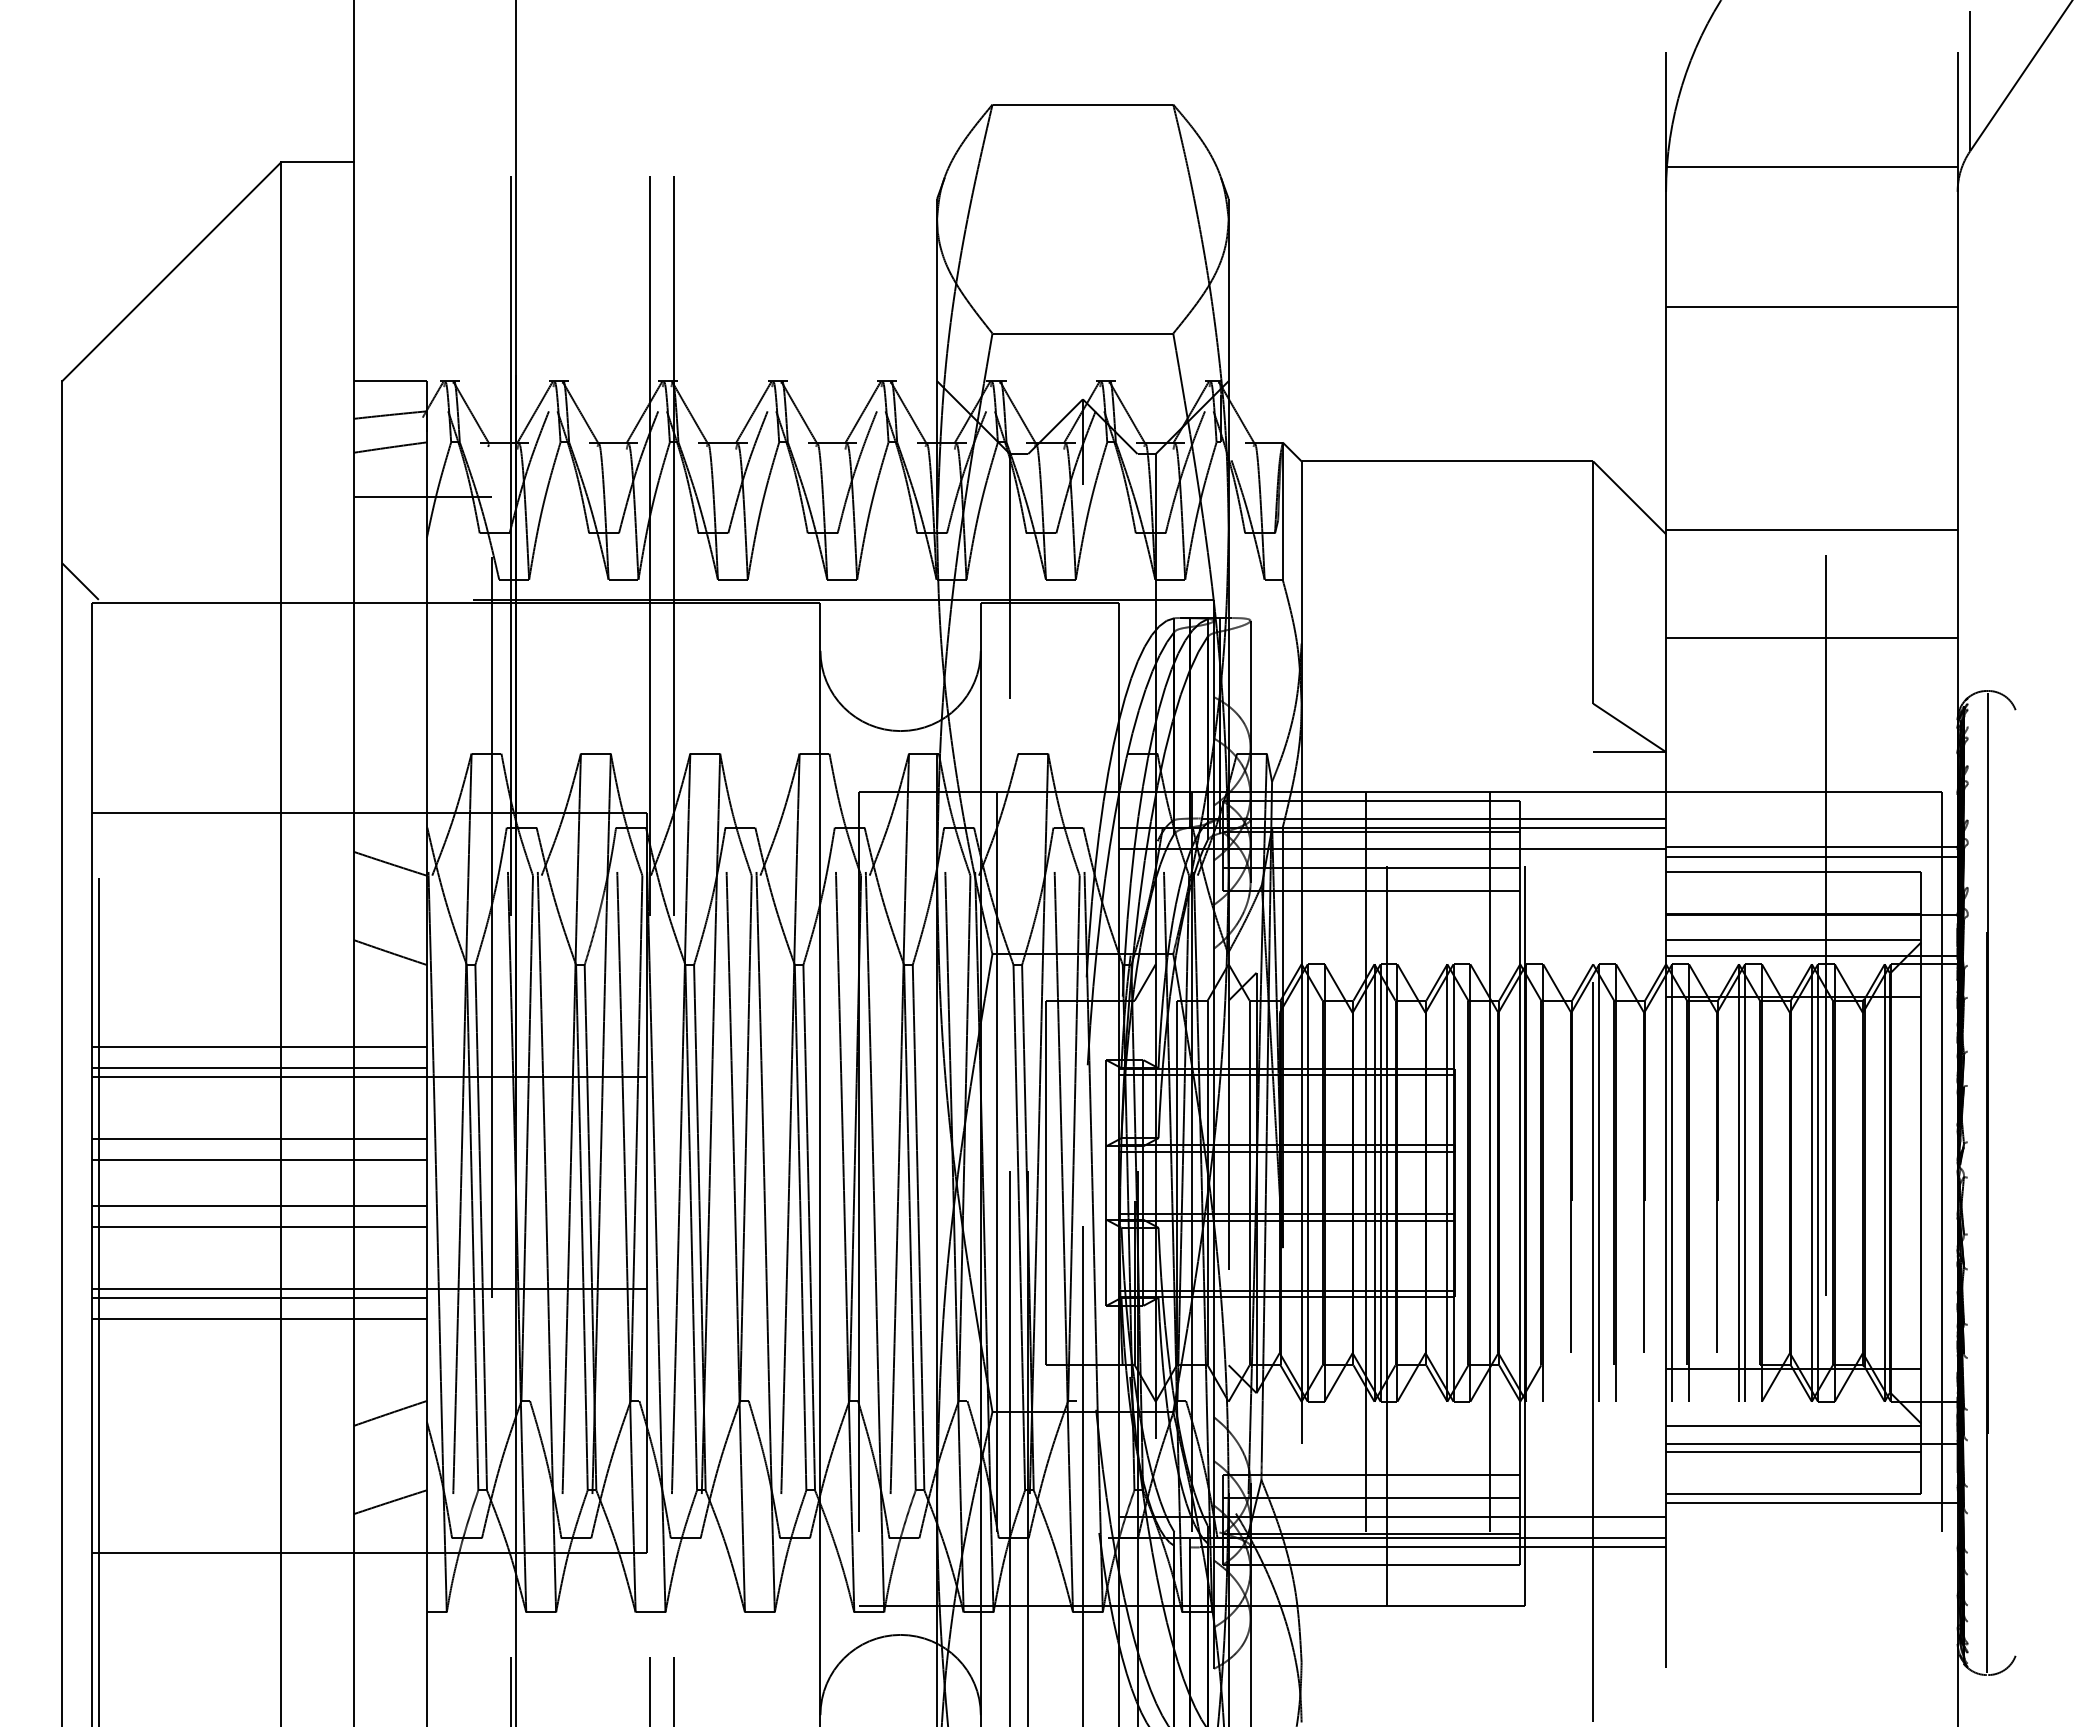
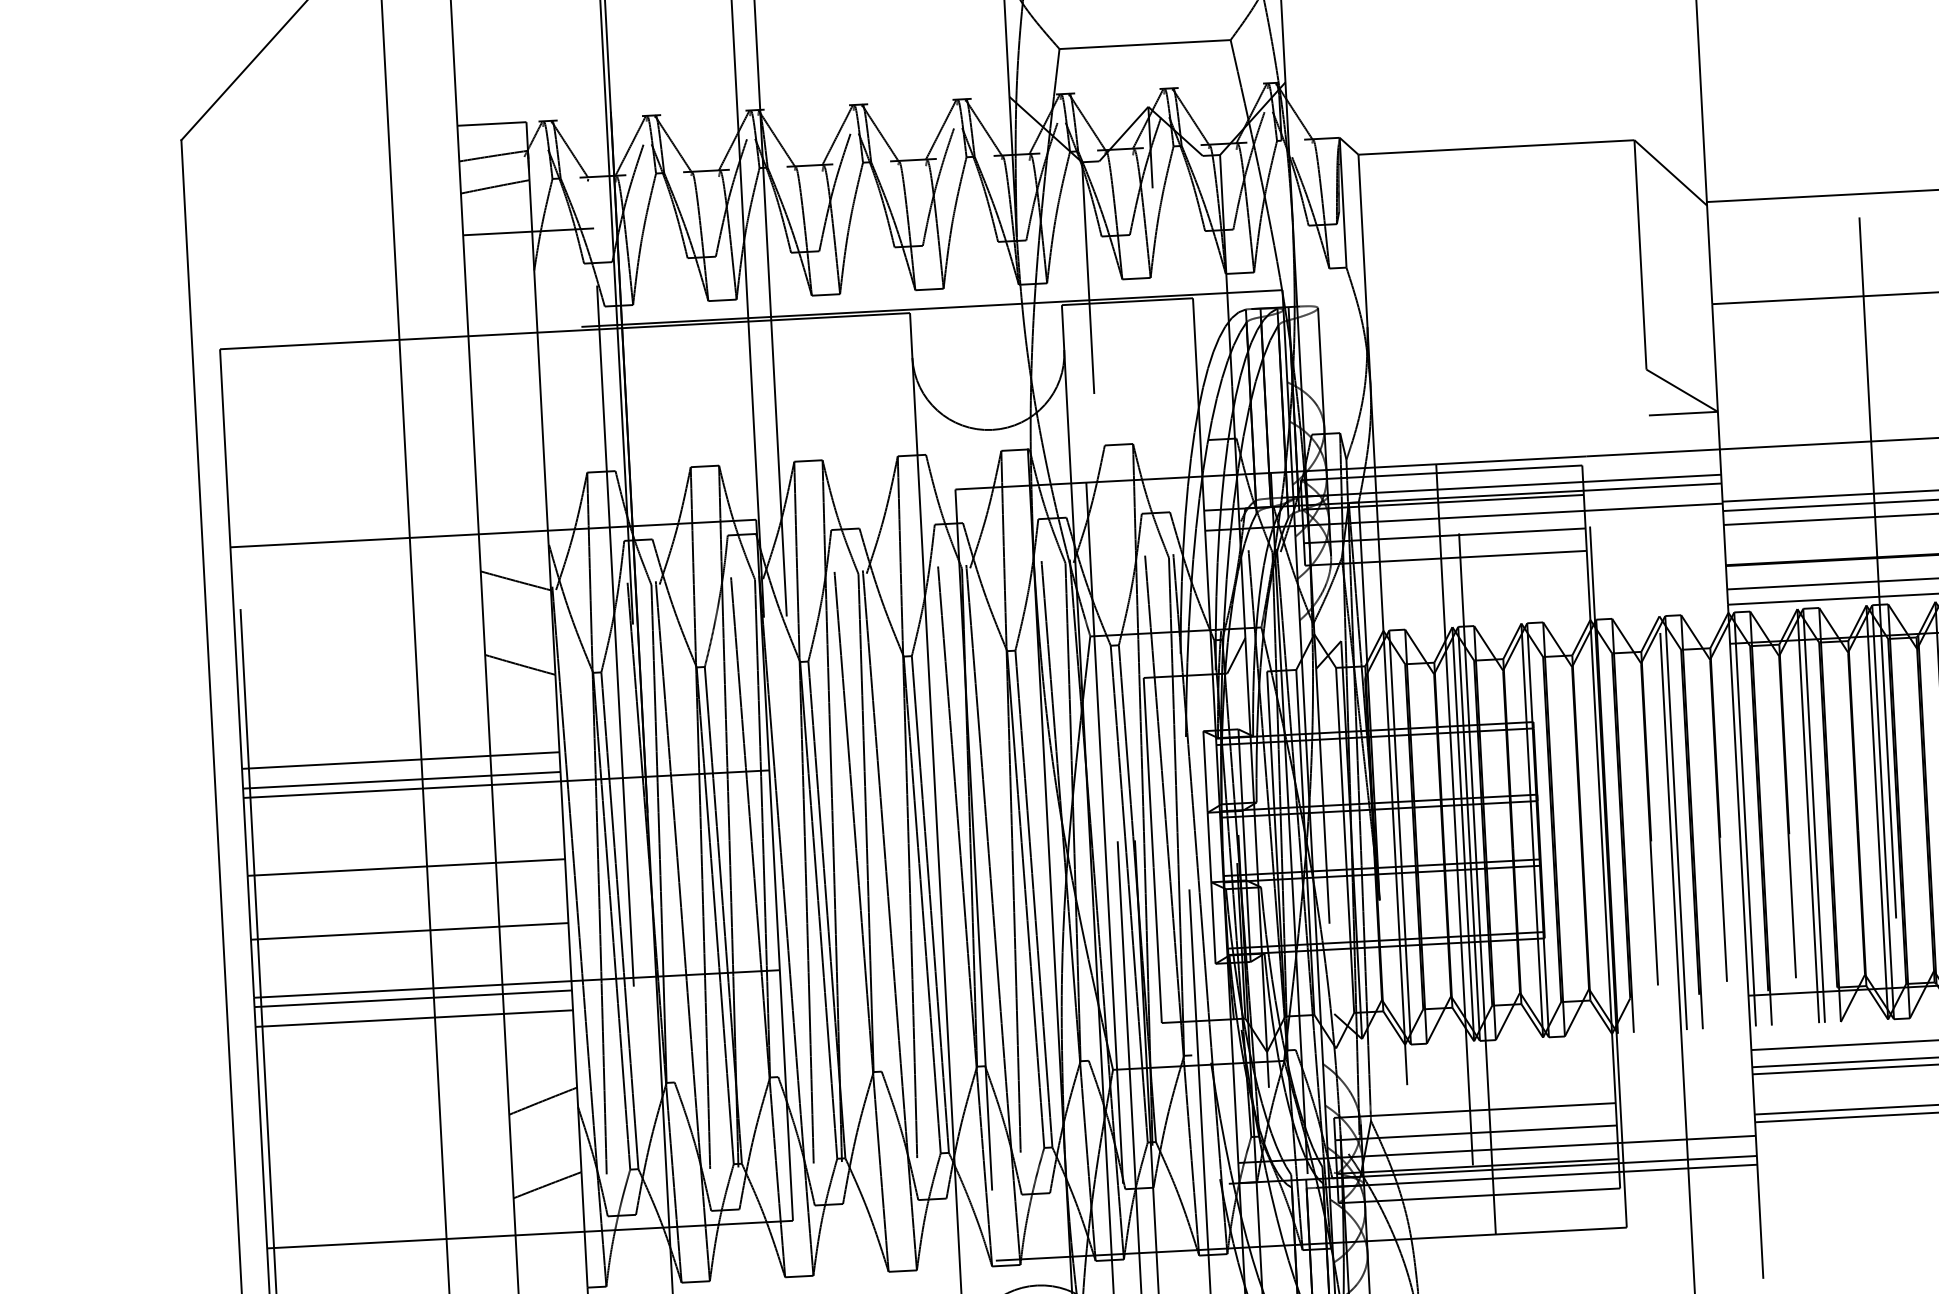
line: (80, 581) -> (208, 329), removed
line: (258, 1138) -> (404, 847), removed
line: (1490, 1198) -> (1573, 843), removed
line: (258, 1206) -> (408, 911), removed

